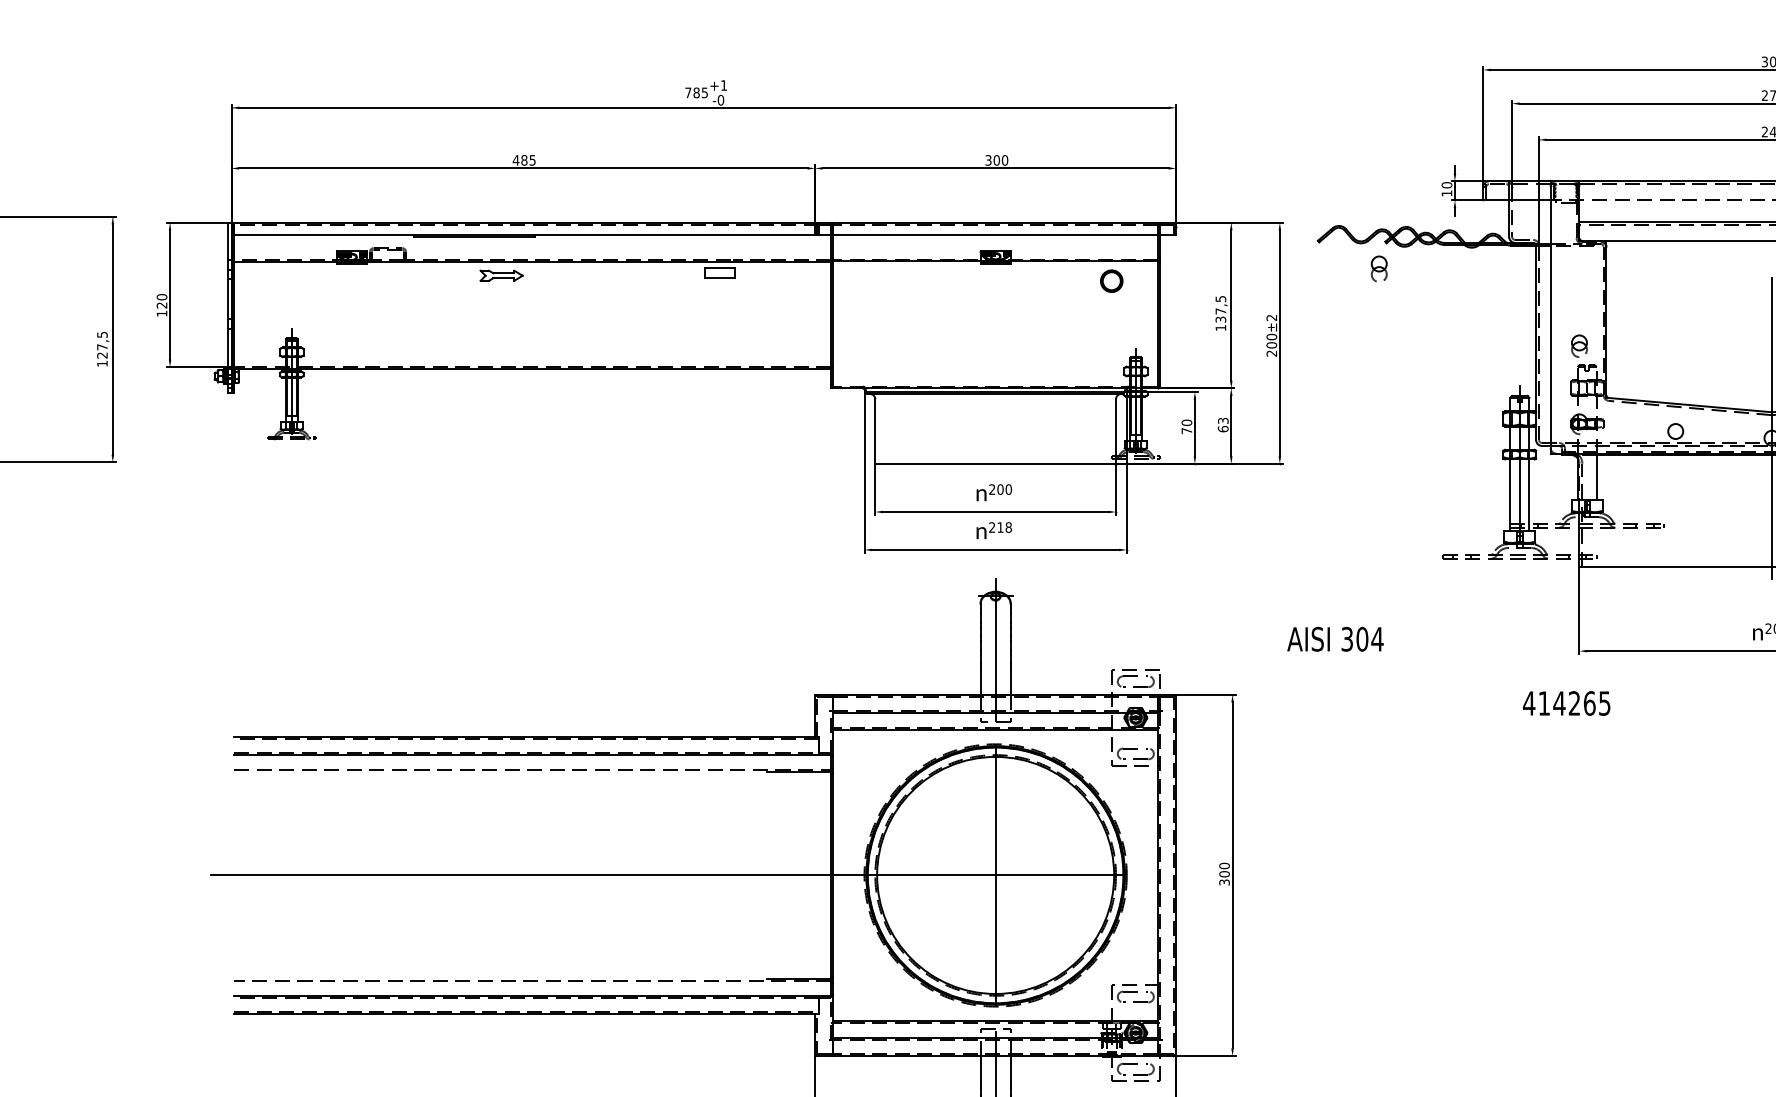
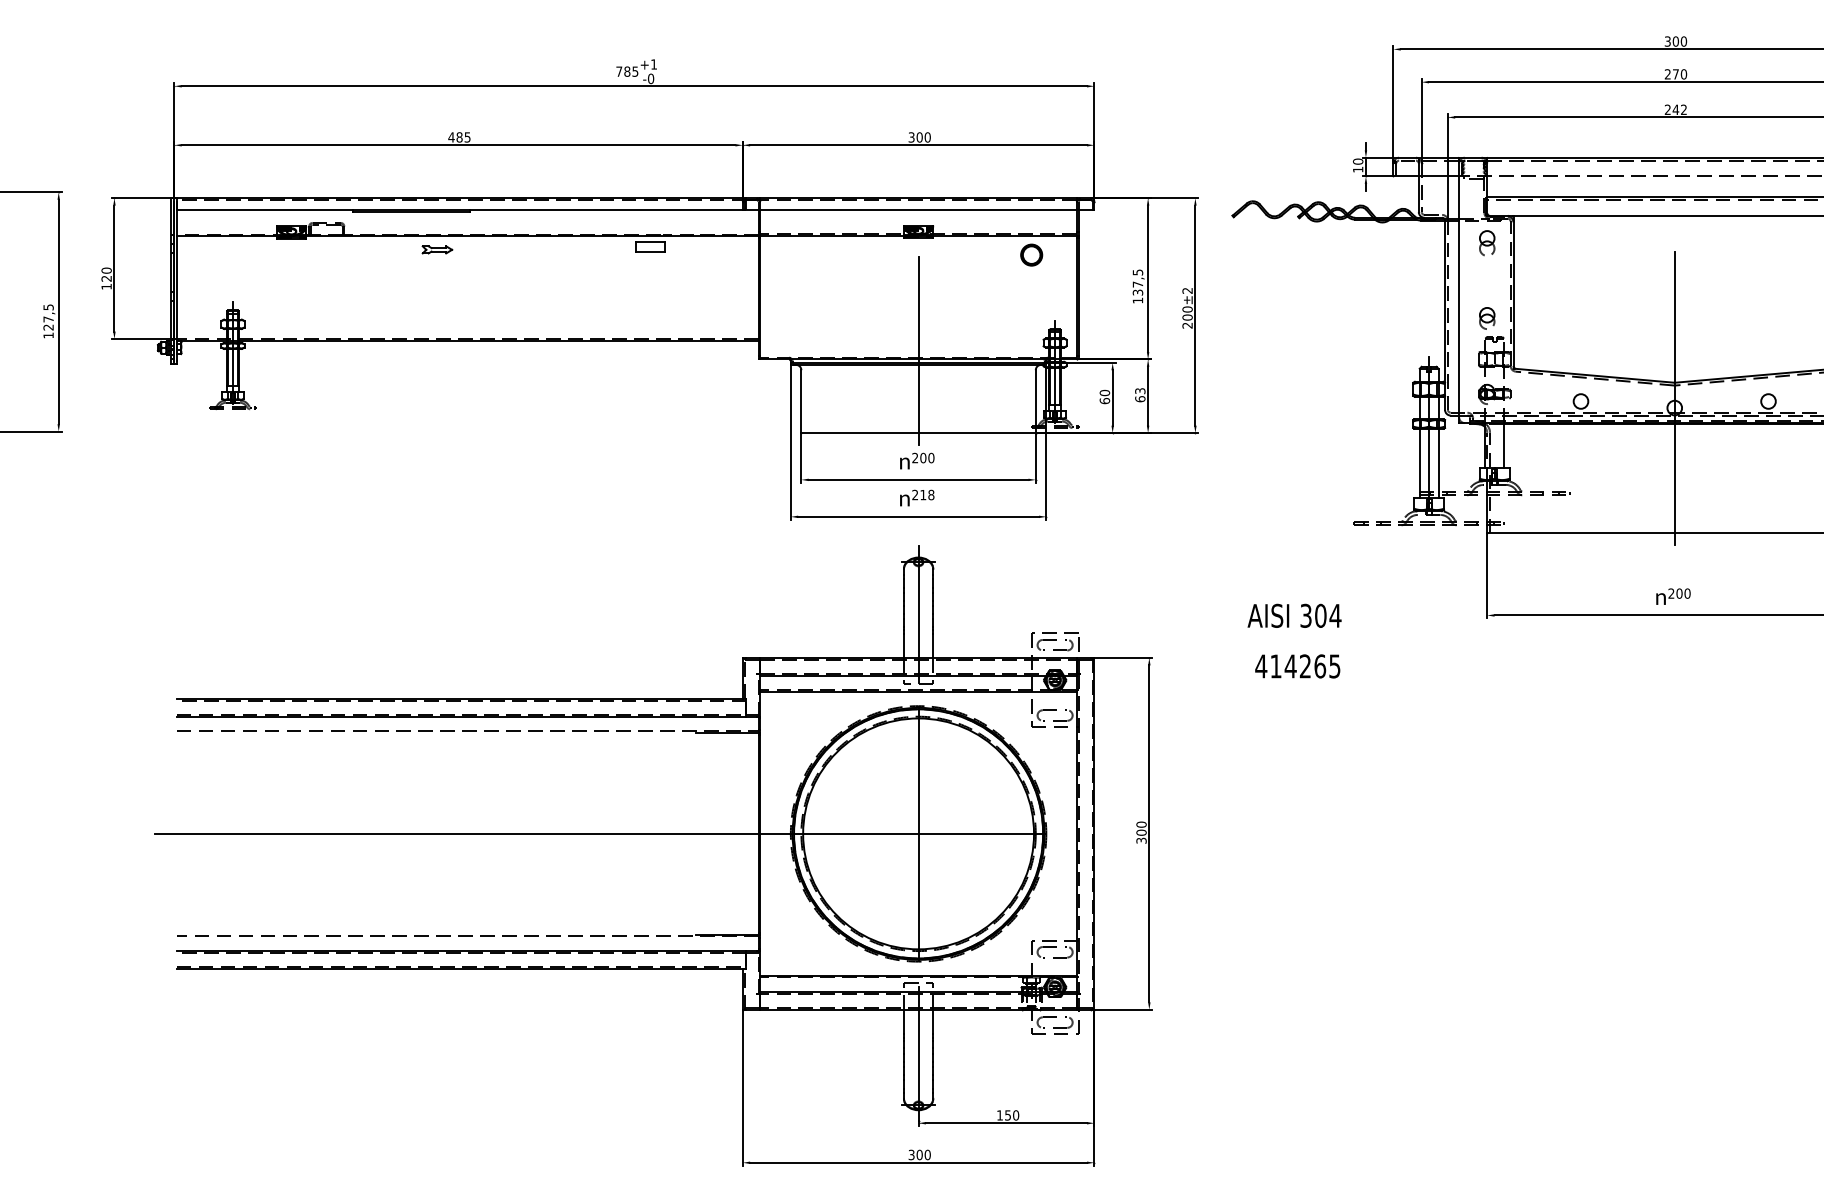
part: (1379, 269) -> (1487, 243), moved
part: (501, 275) -> (437, 249), size x0.71
line: (995, 379) -> (918, 350), added
text: (1186, 430) -> (1104, 400), 70 -> 60
text: (1335, 638) -> (1294, 615), moved
text: (1566, 703) -> (1297, 666), moved

